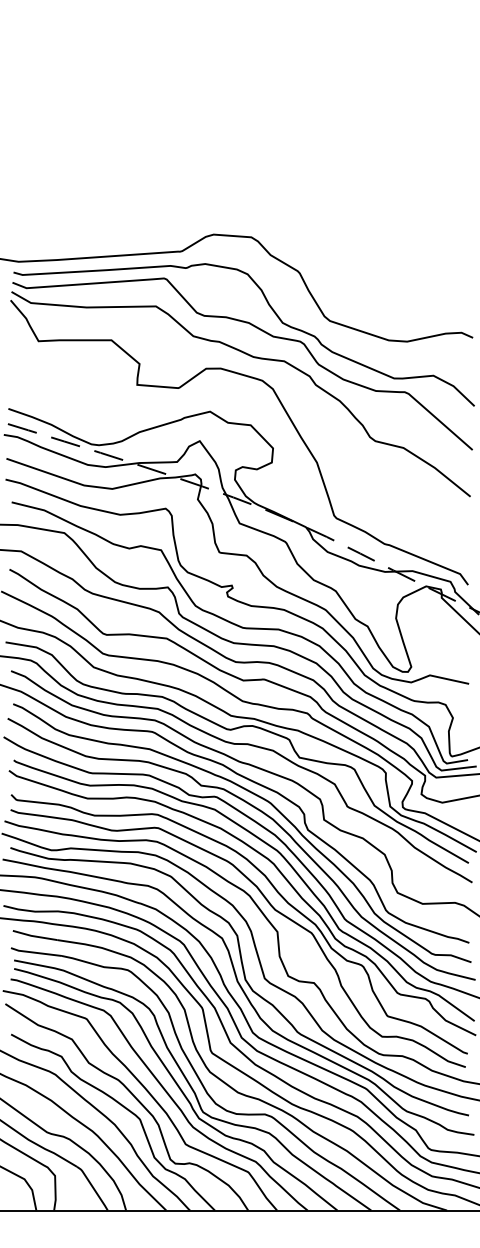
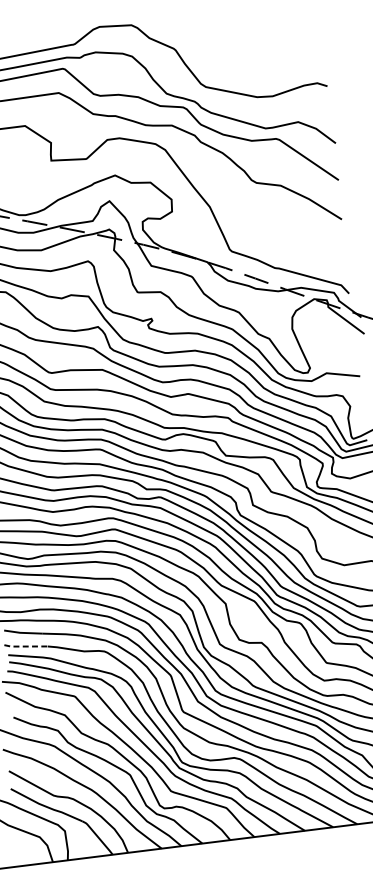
line: (35, 952) -> (25, 646), solid -> dashed

